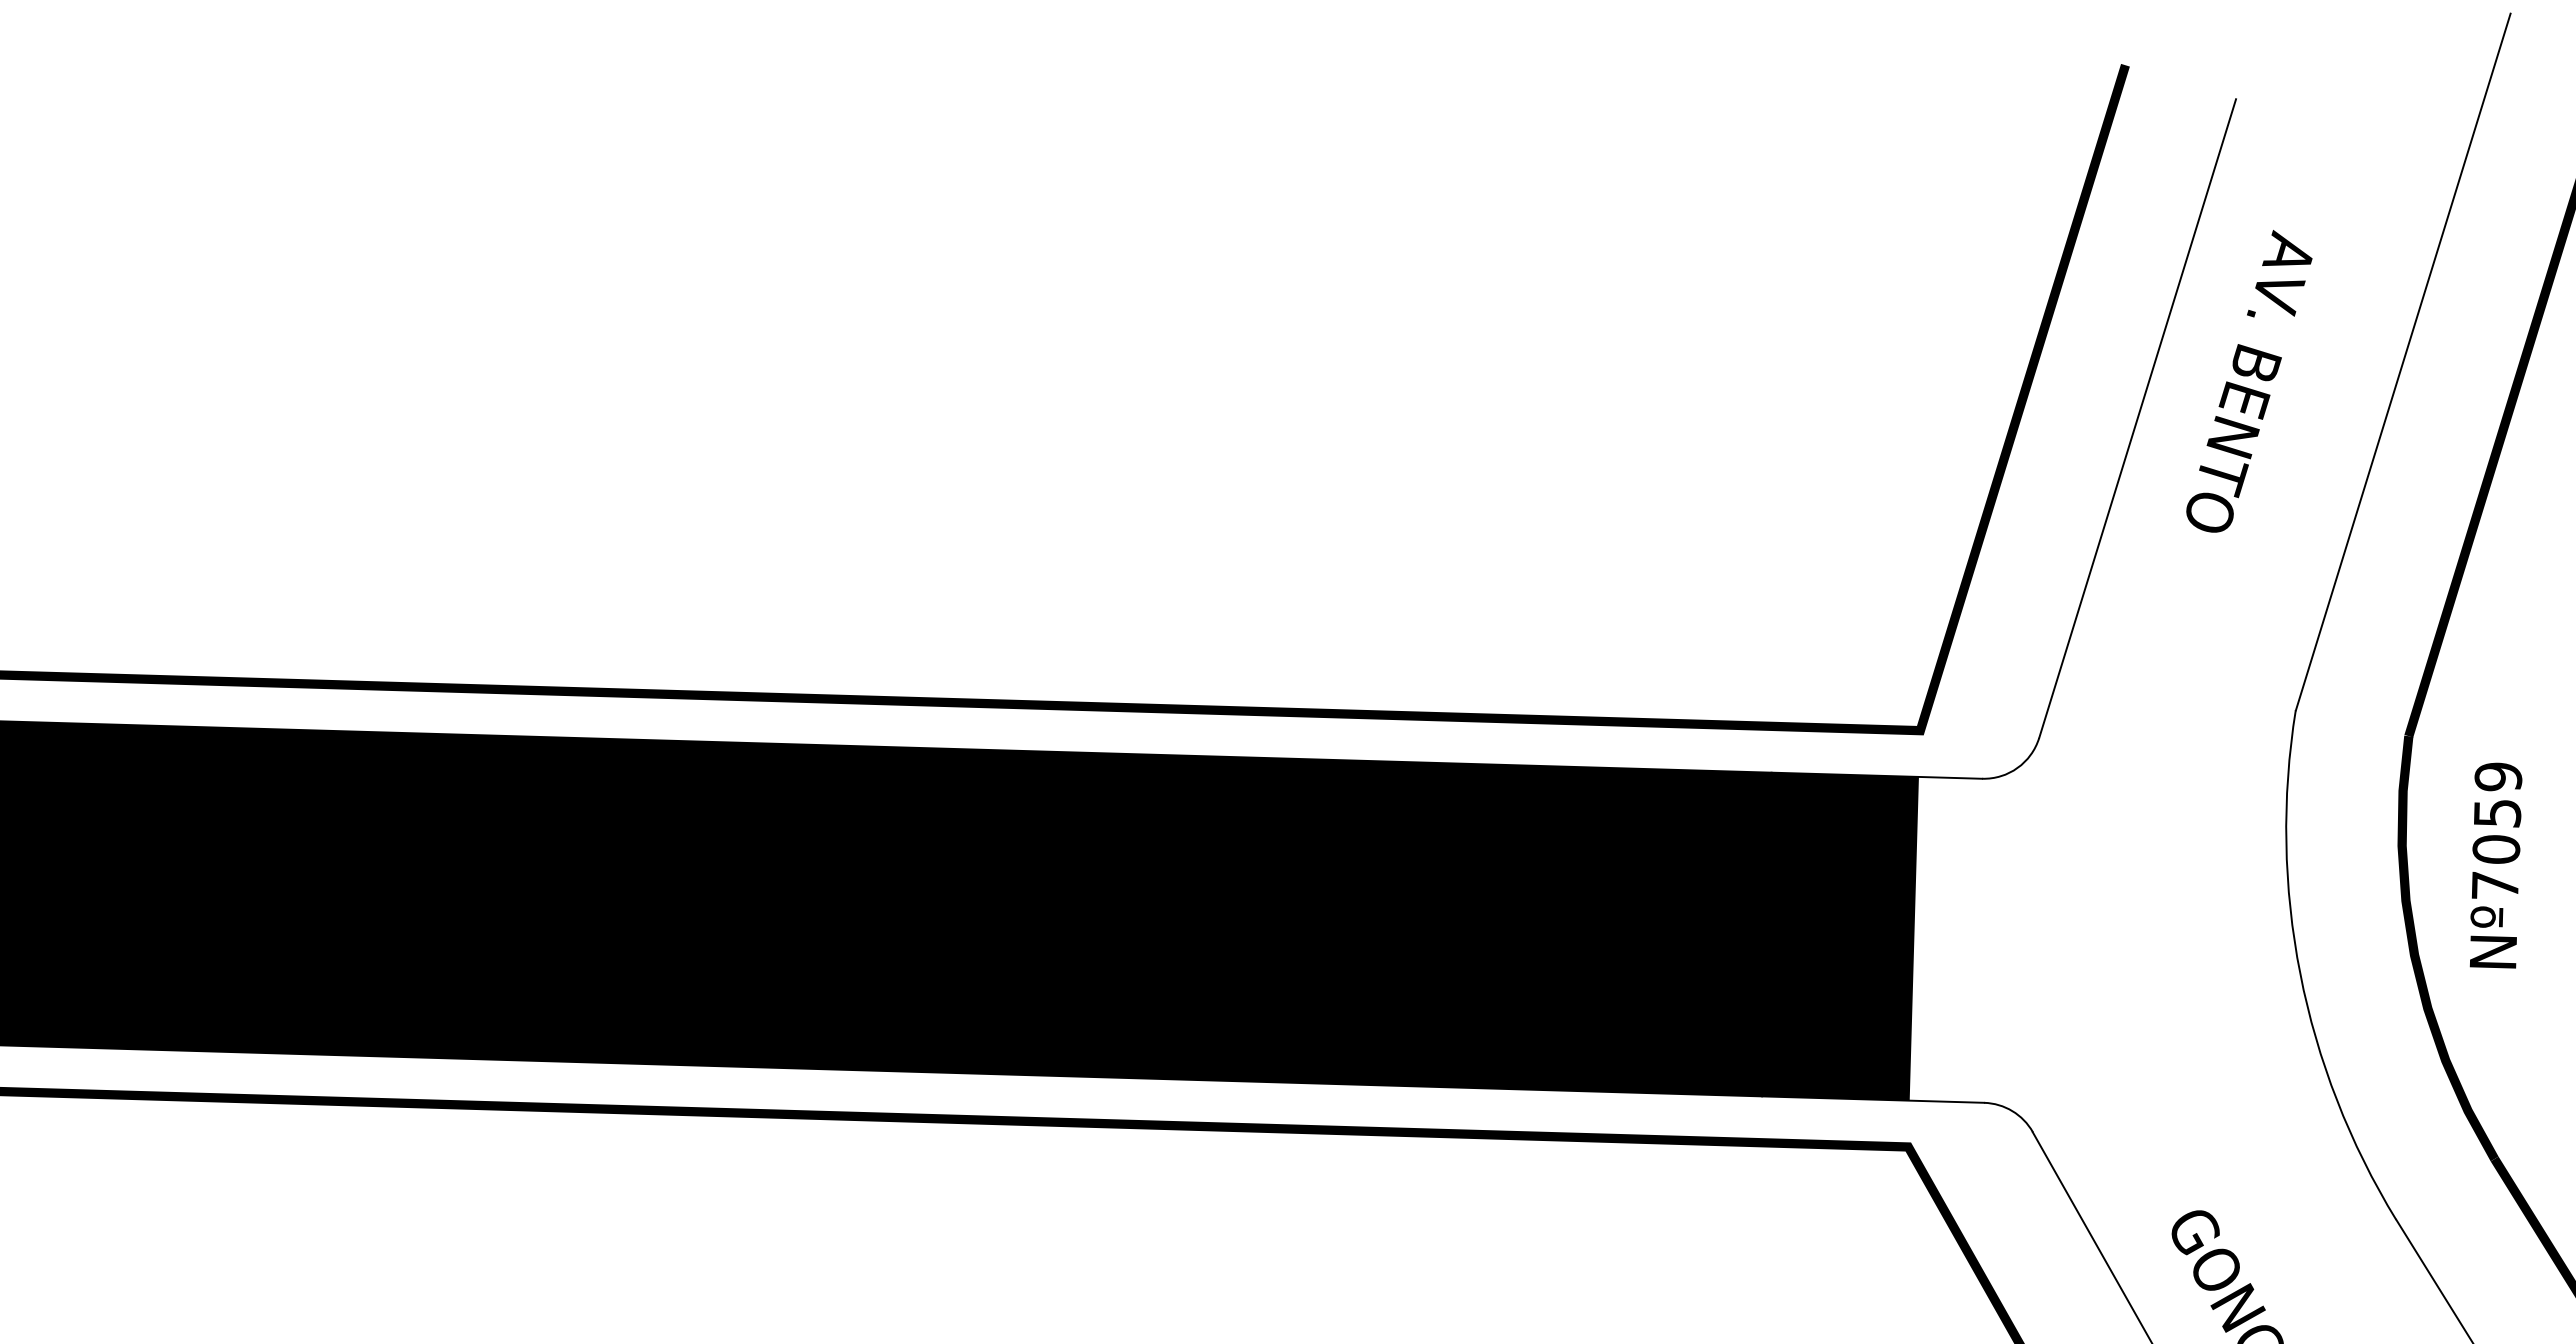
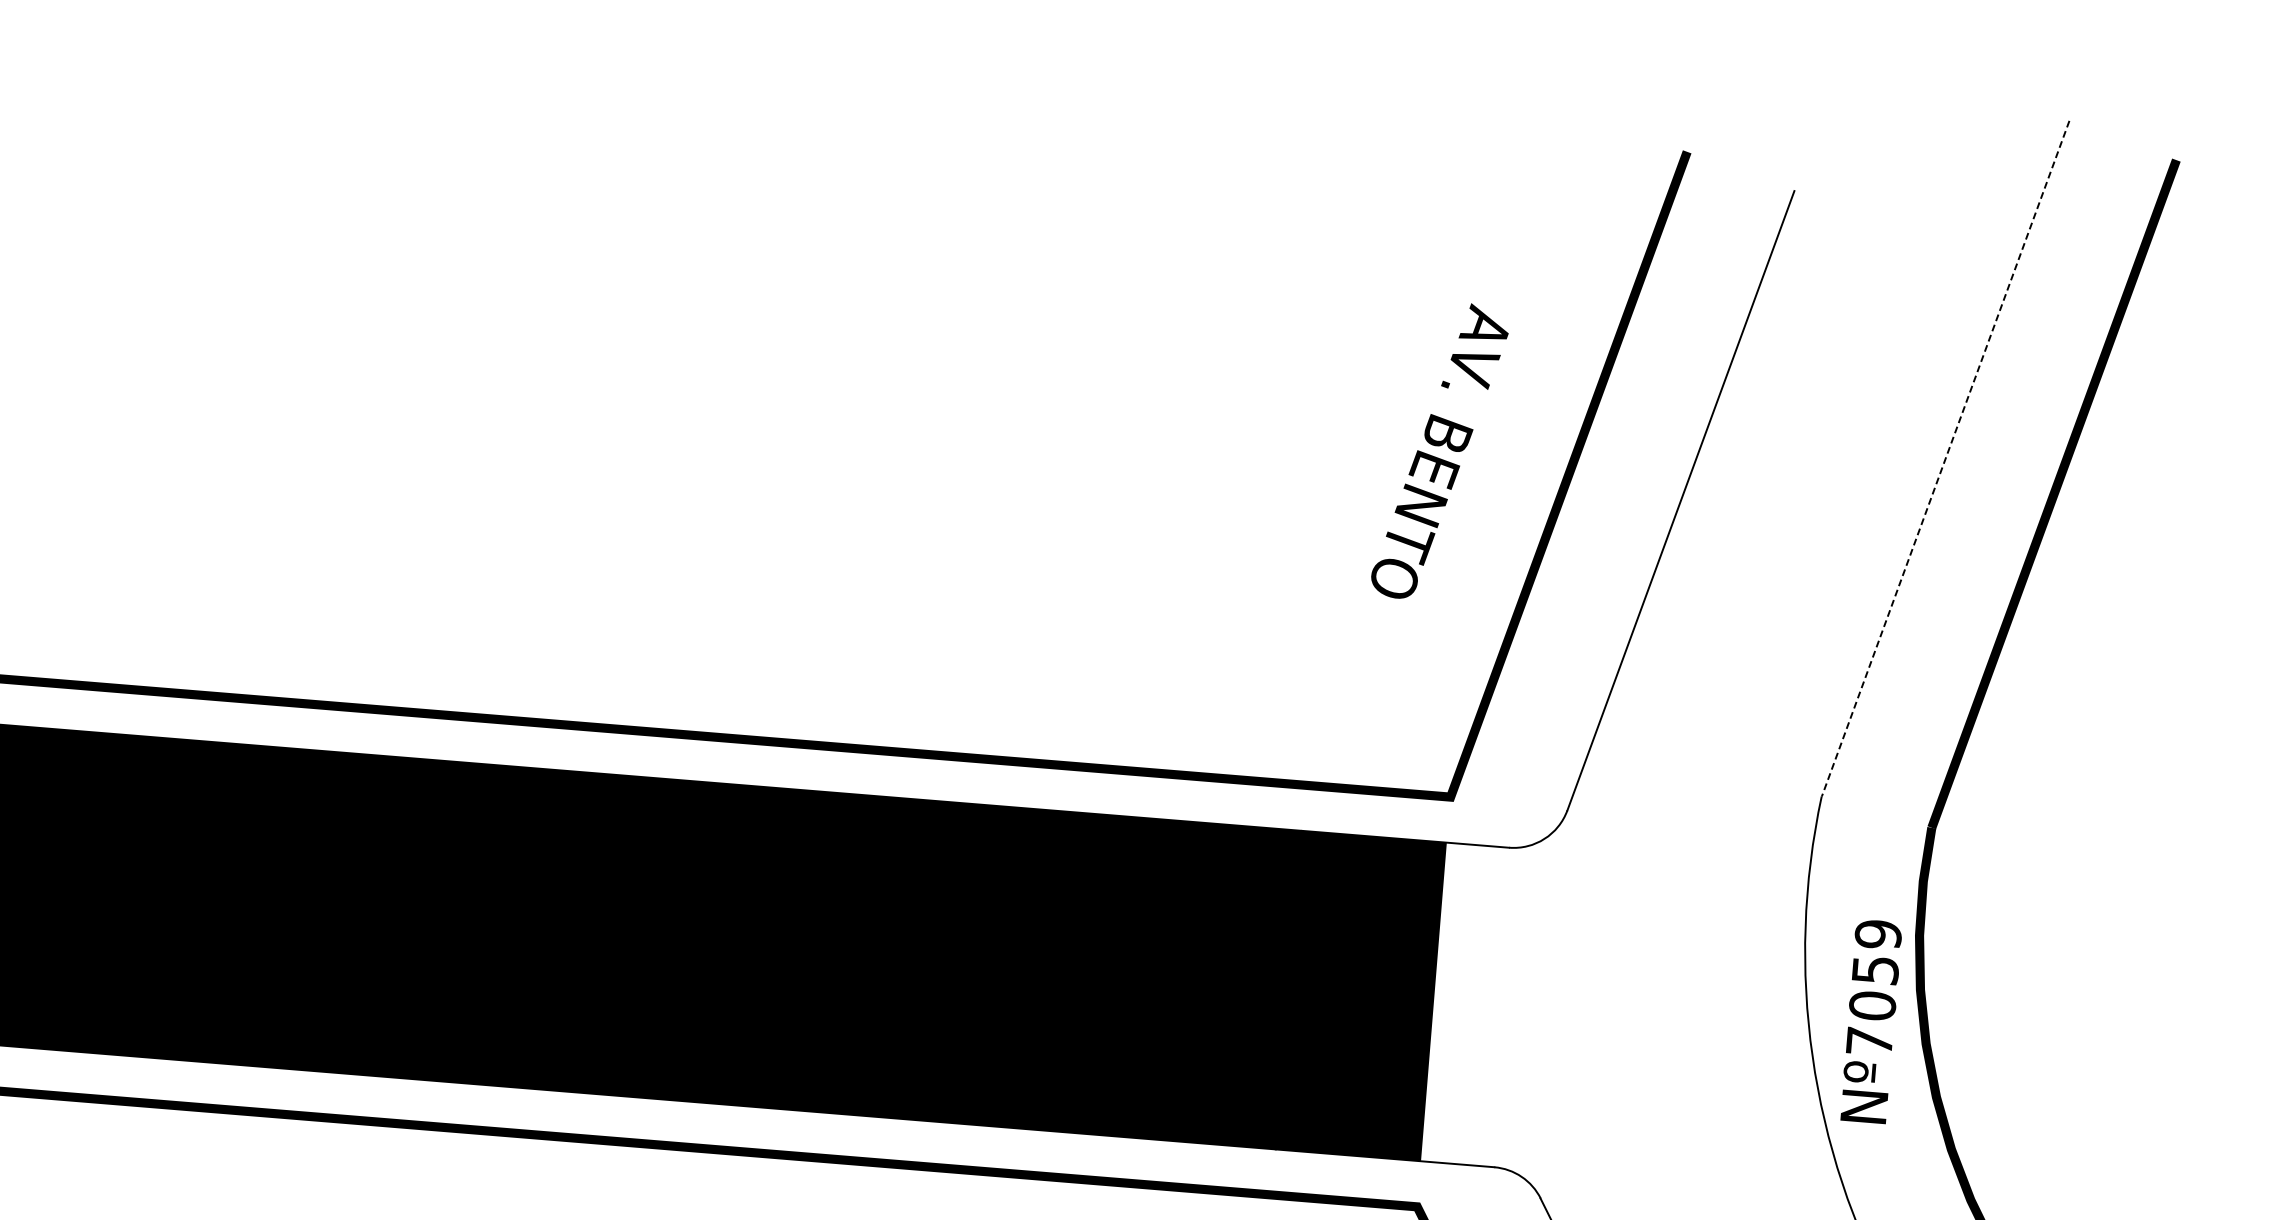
line: (2403, 362) -> (1945, 459), solid -> dashed
text: (2249, 381) -> (1440, 451), moved
text: (2495, 865) -> (1870, 1021), moved

